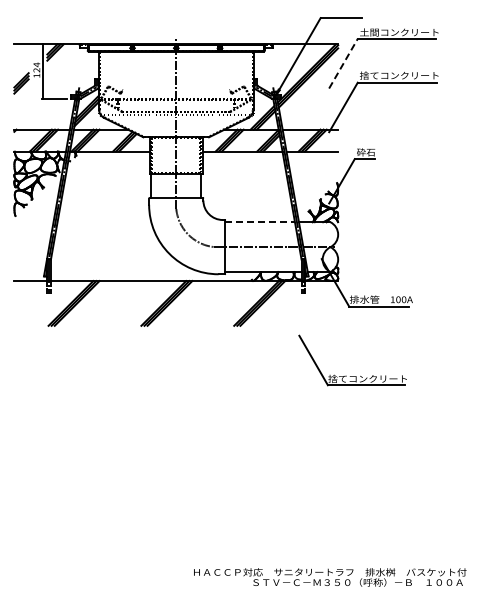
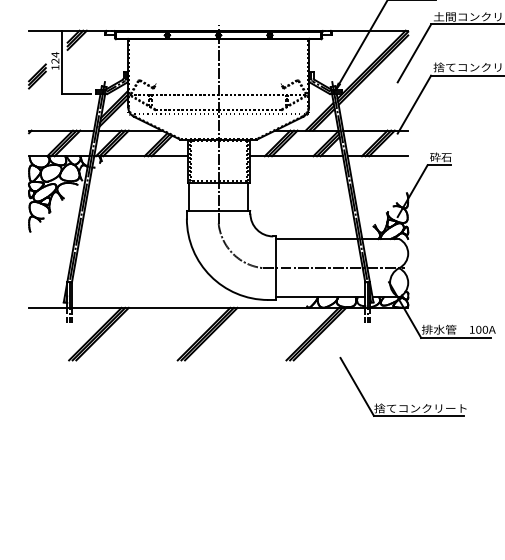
line: (343, 63) -> (414, 53), dashed -> solid
line: (260, 222) -> (317, 239), dashed -> solid
part: (352, 376) -> (402, 405), moved

